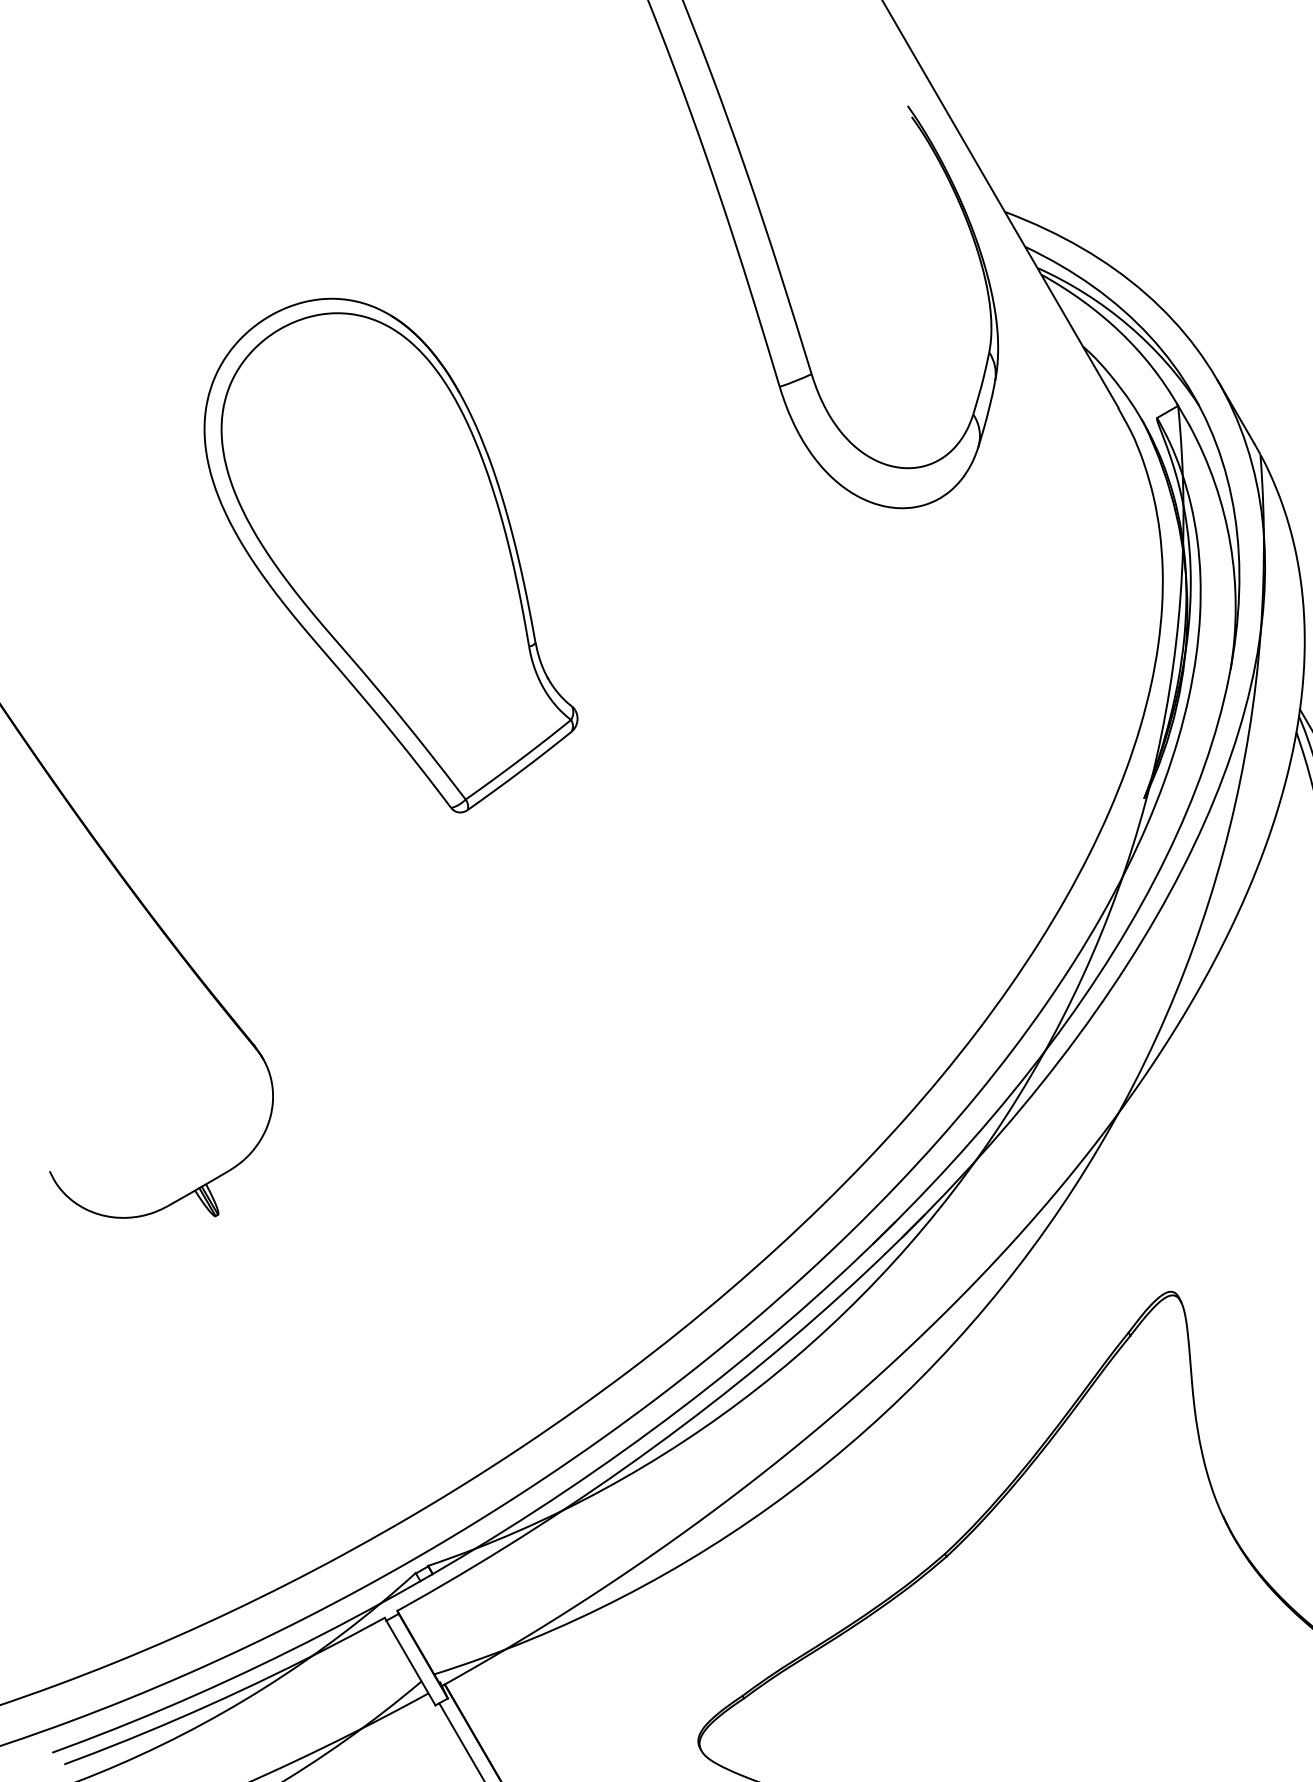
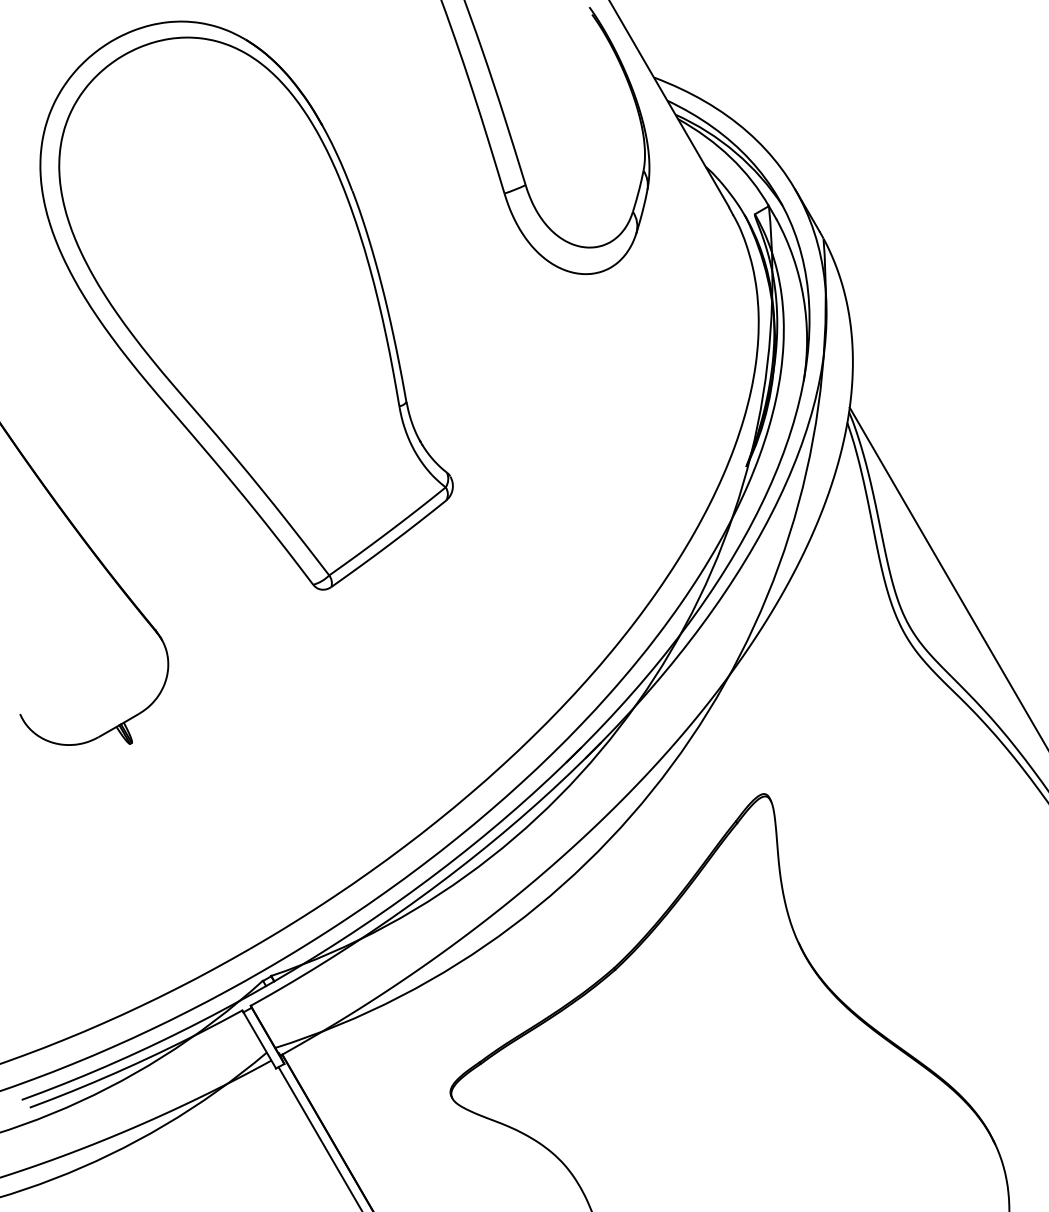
part: (390, 555) -> (246, 305), size x1.67

